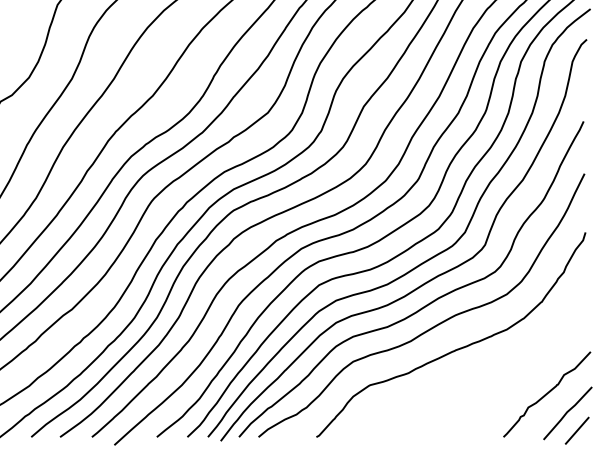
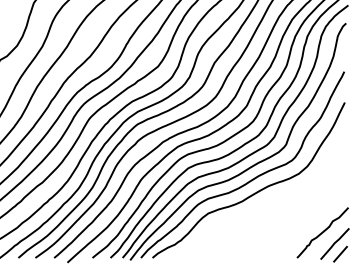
curve: (455, 348) -> (268, 205), removed

